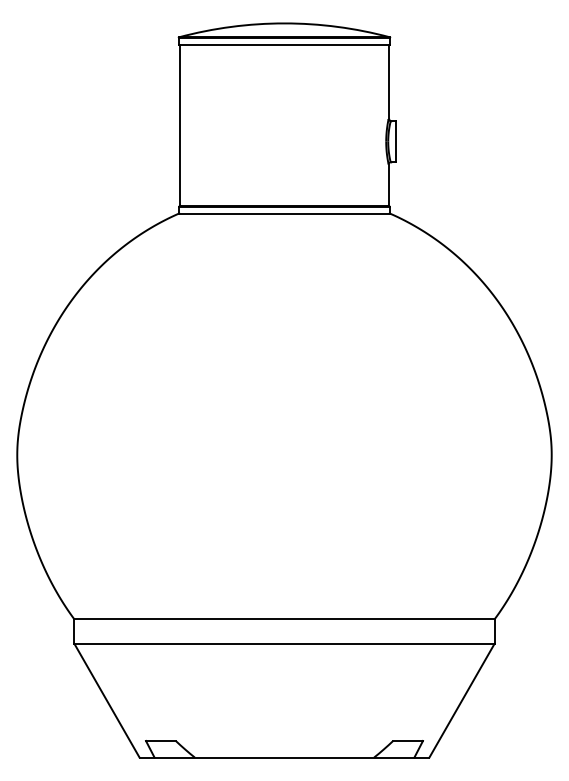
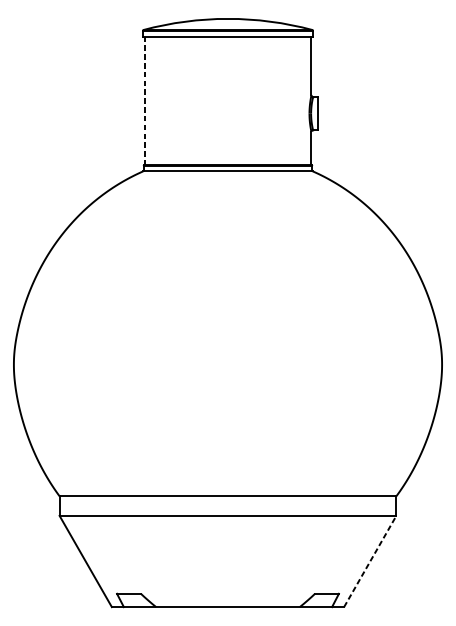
line: (180, 126) -> (144, 101), solid -> dashed
line: (462, 700) -> (370, 561), solid -> dashed

